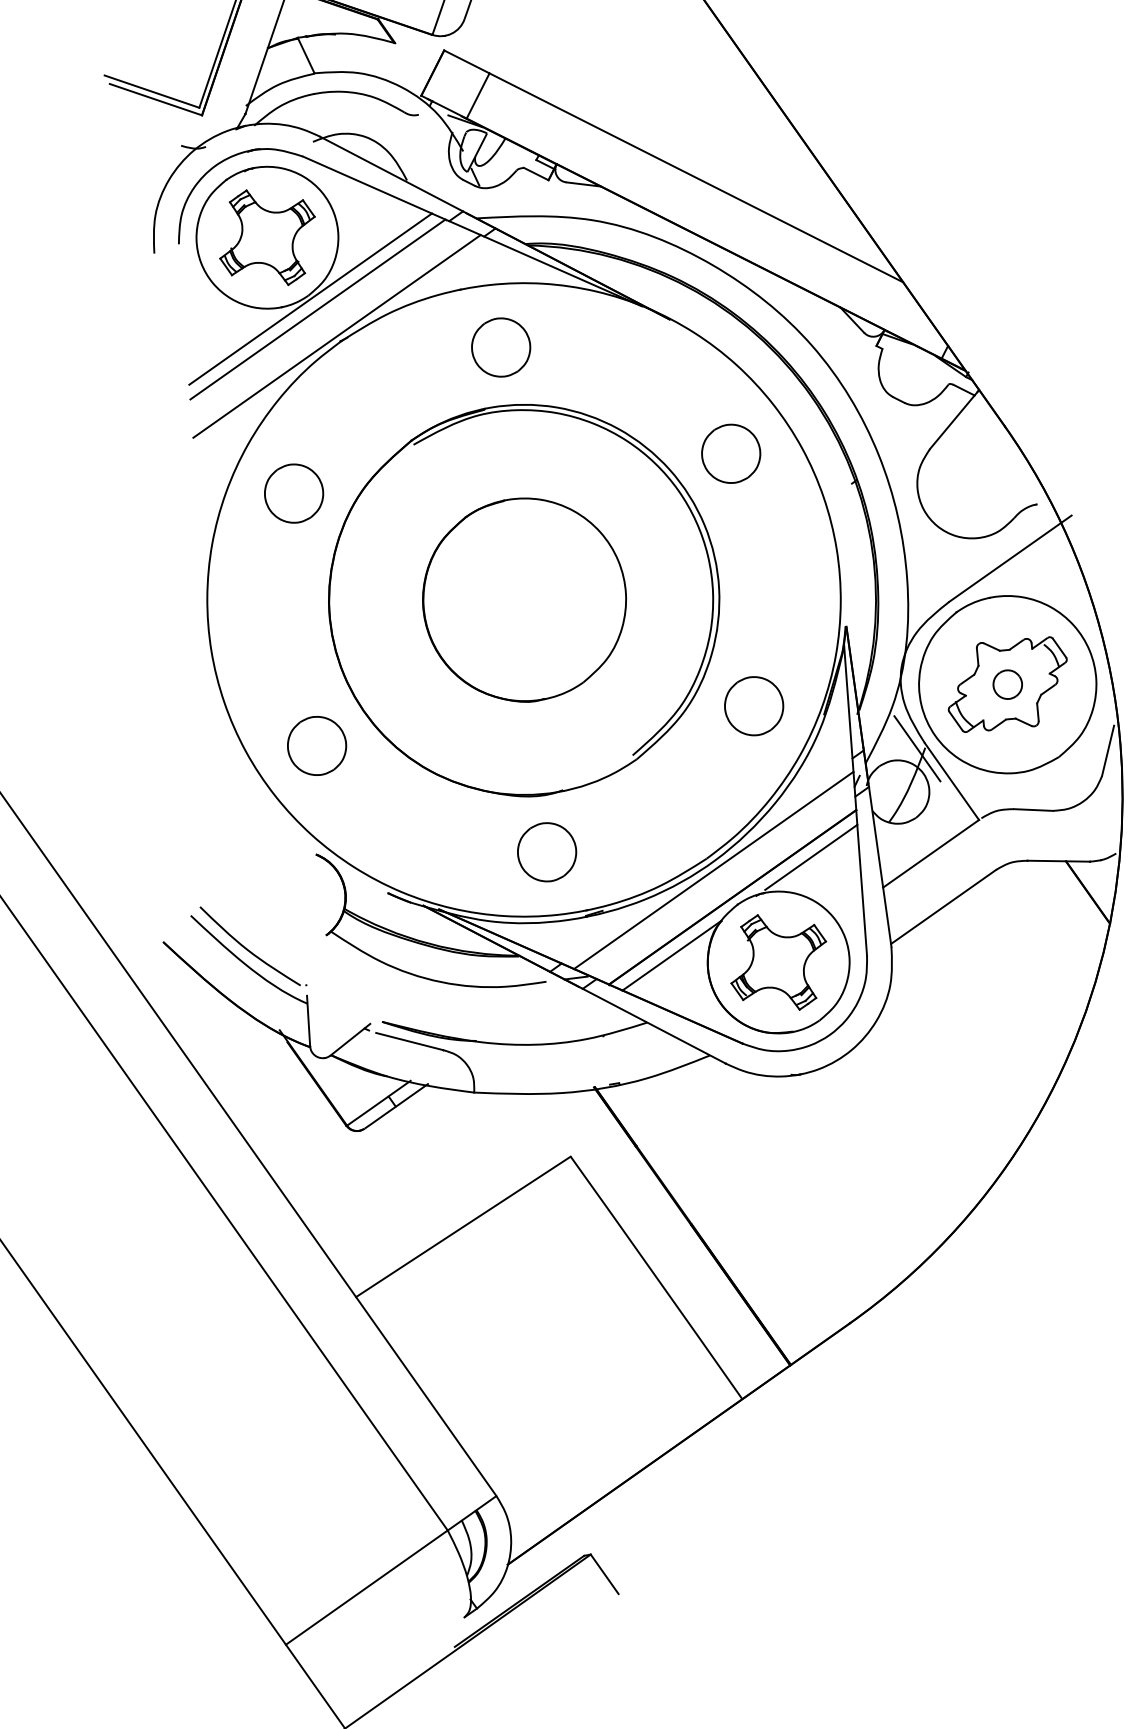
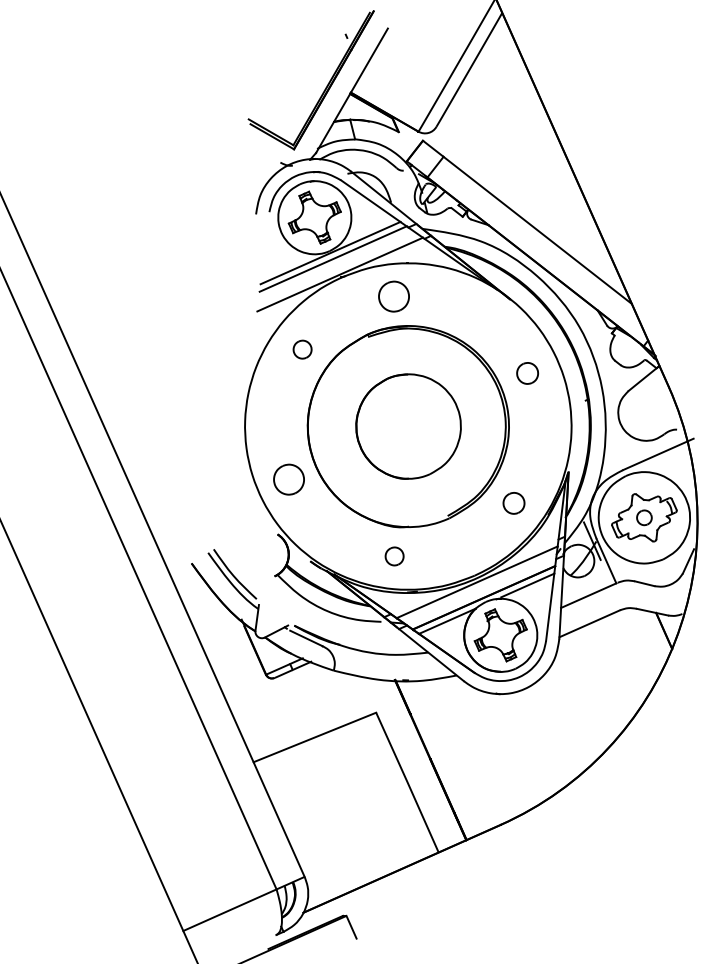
part: (500, 347) -> (393, 296), moved
part: (730, 454) -> (527, 373), size x0.7
part: (293, 493) -> (302, 349), size x0.6
part: (753, 706) -> (513, 503), size x0.7
part: (546, 852) -> (394, 556), size x0.6

